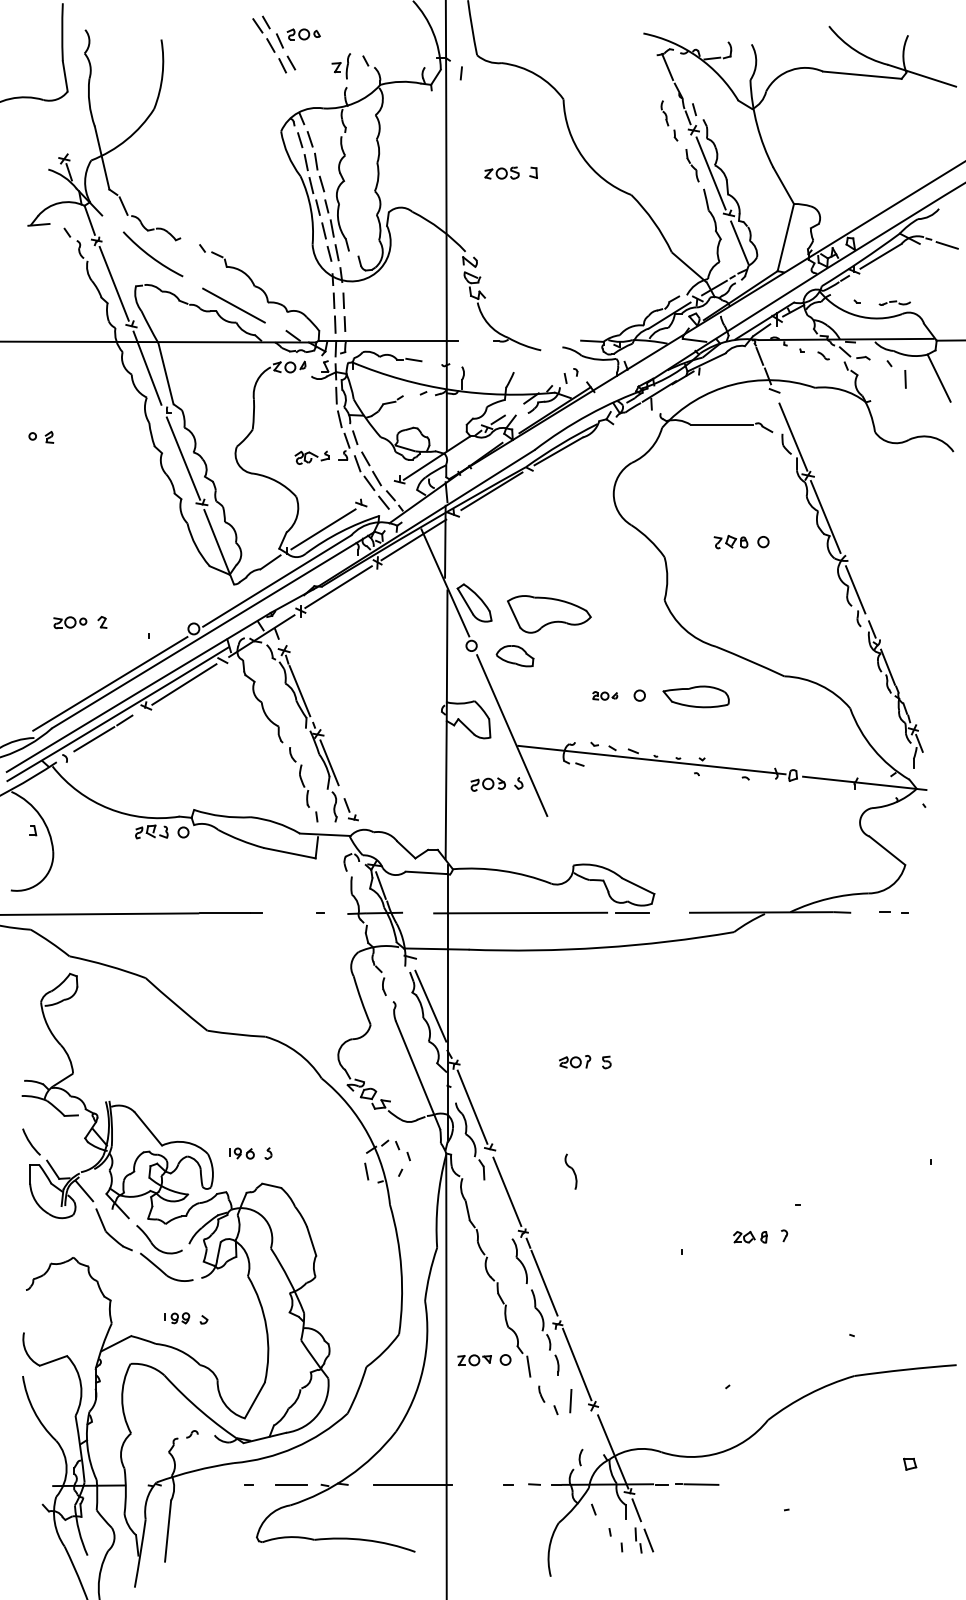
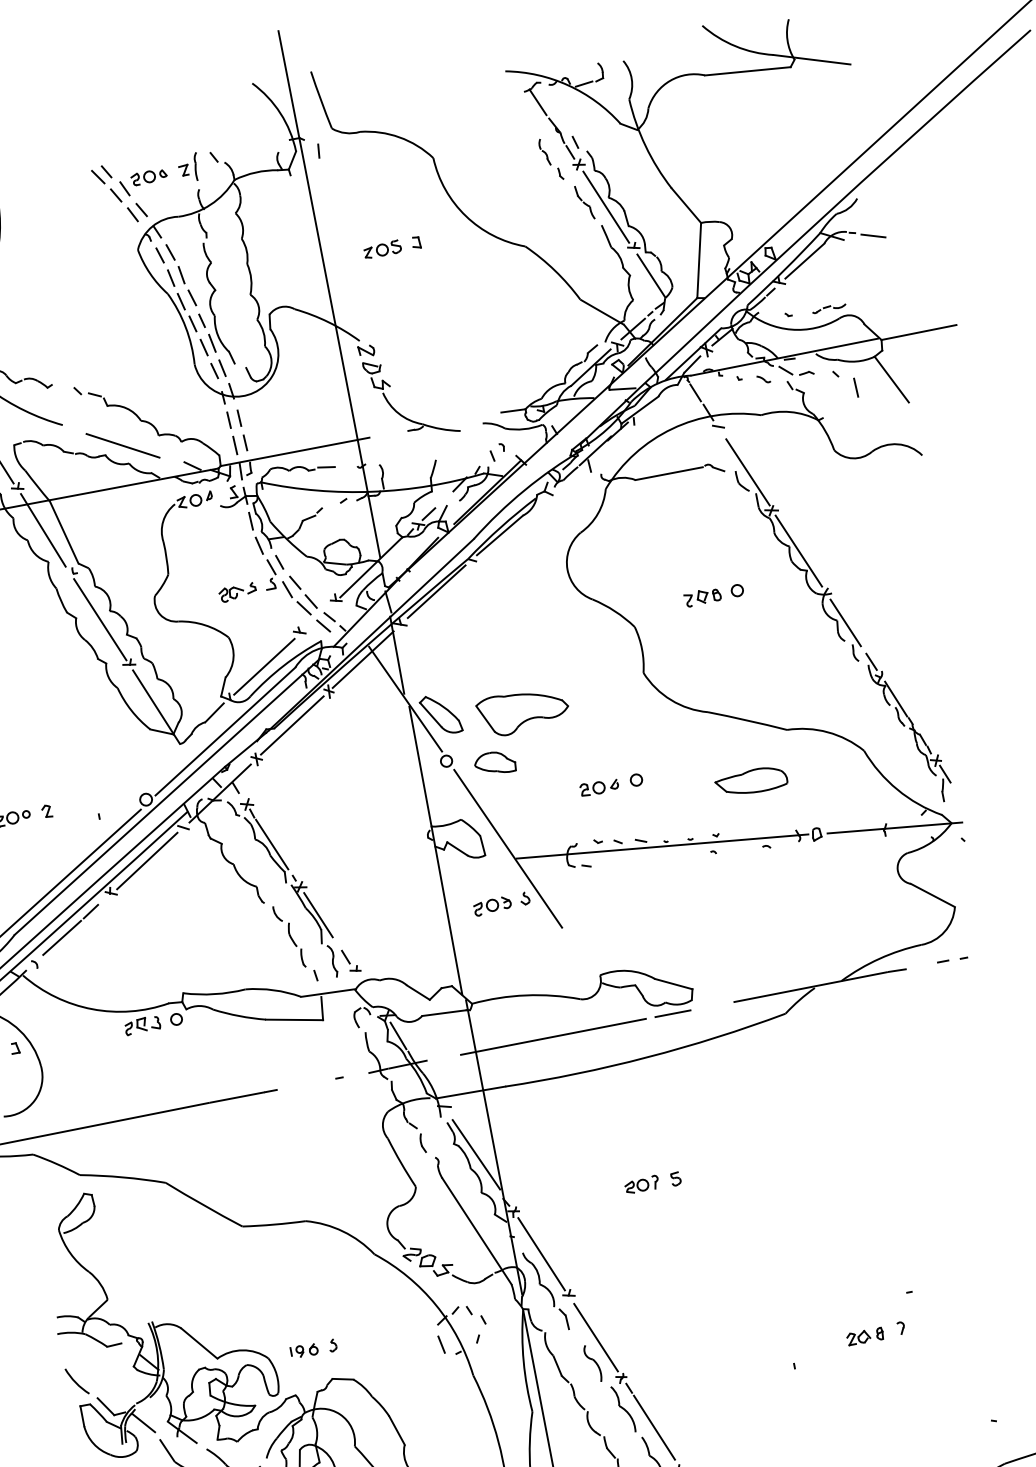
part: (286, 44) -> (132, 191), moved
part: (605, 695) -> (599, 786), size x1.43
part: (695, 696) -> (750, 781), moved
part: (570, 1171) -> (592, 1363), moved

